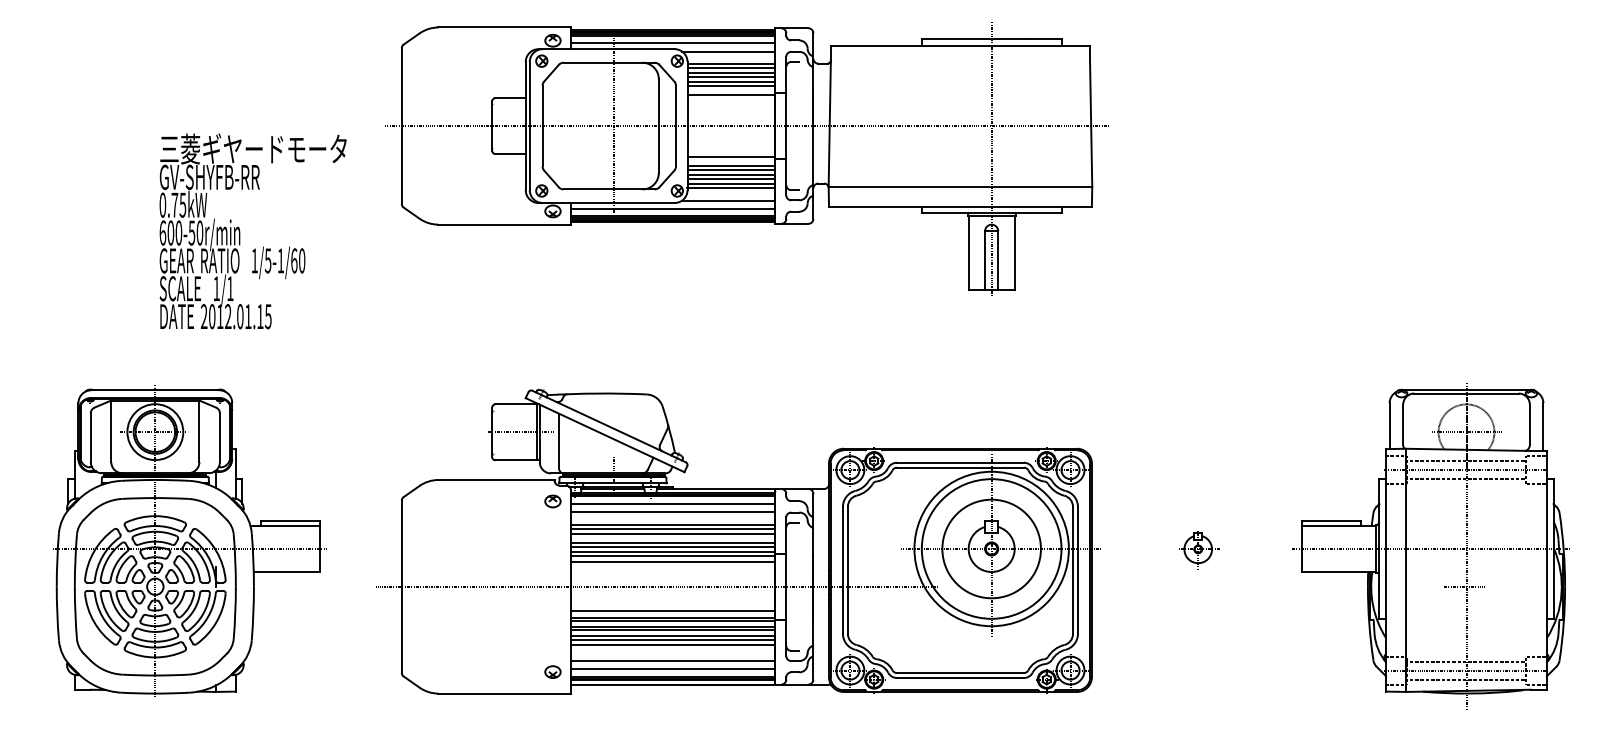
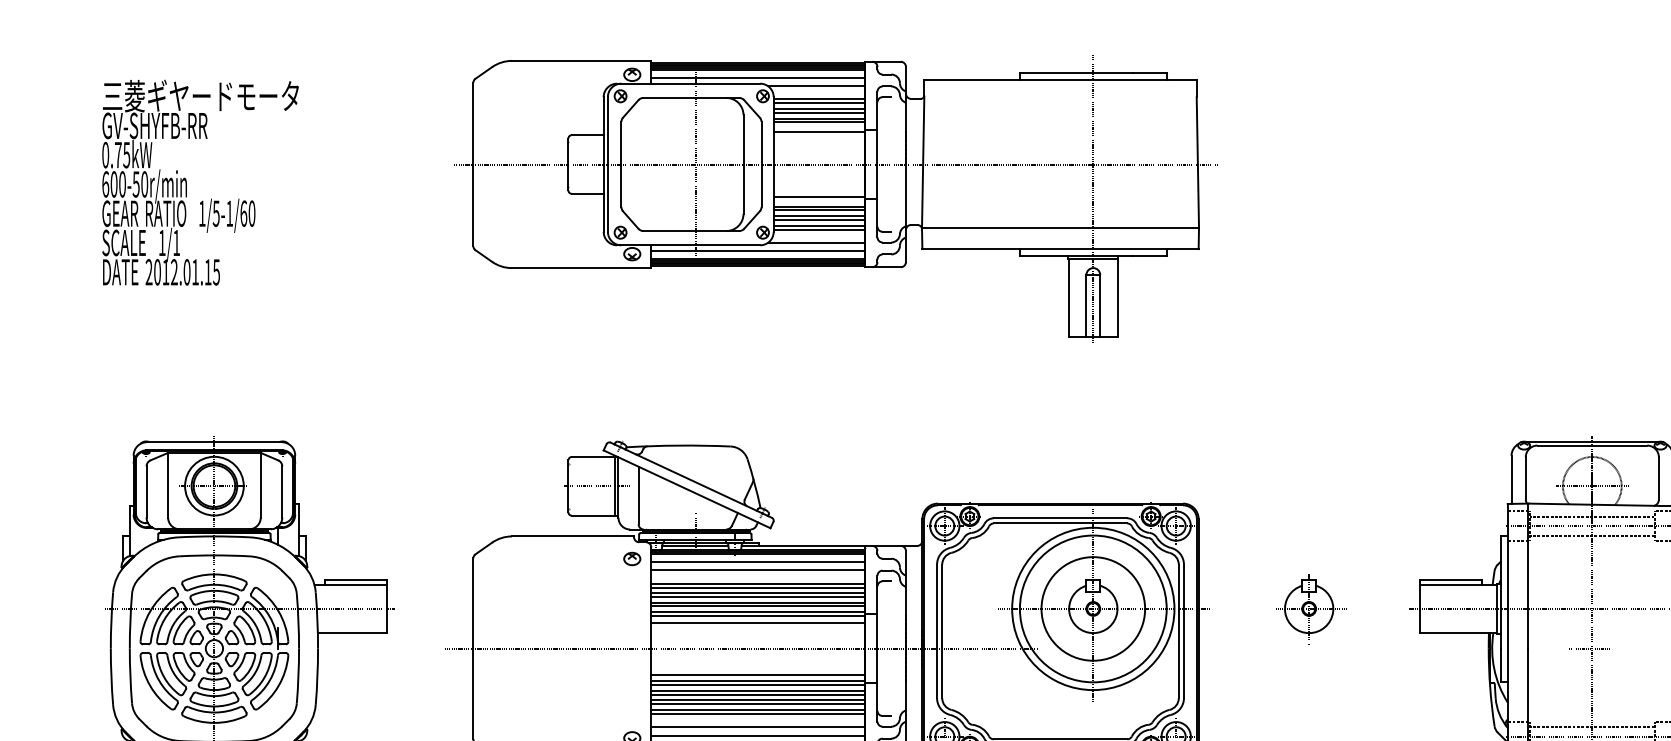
text: (252, 231) -> (199, 182), moved
line: (672, 537) -> (757, 596), added
part: (1199, 549) -> (1311, 609), size x1.67
line: (672, 648) -> (757, 713), added

